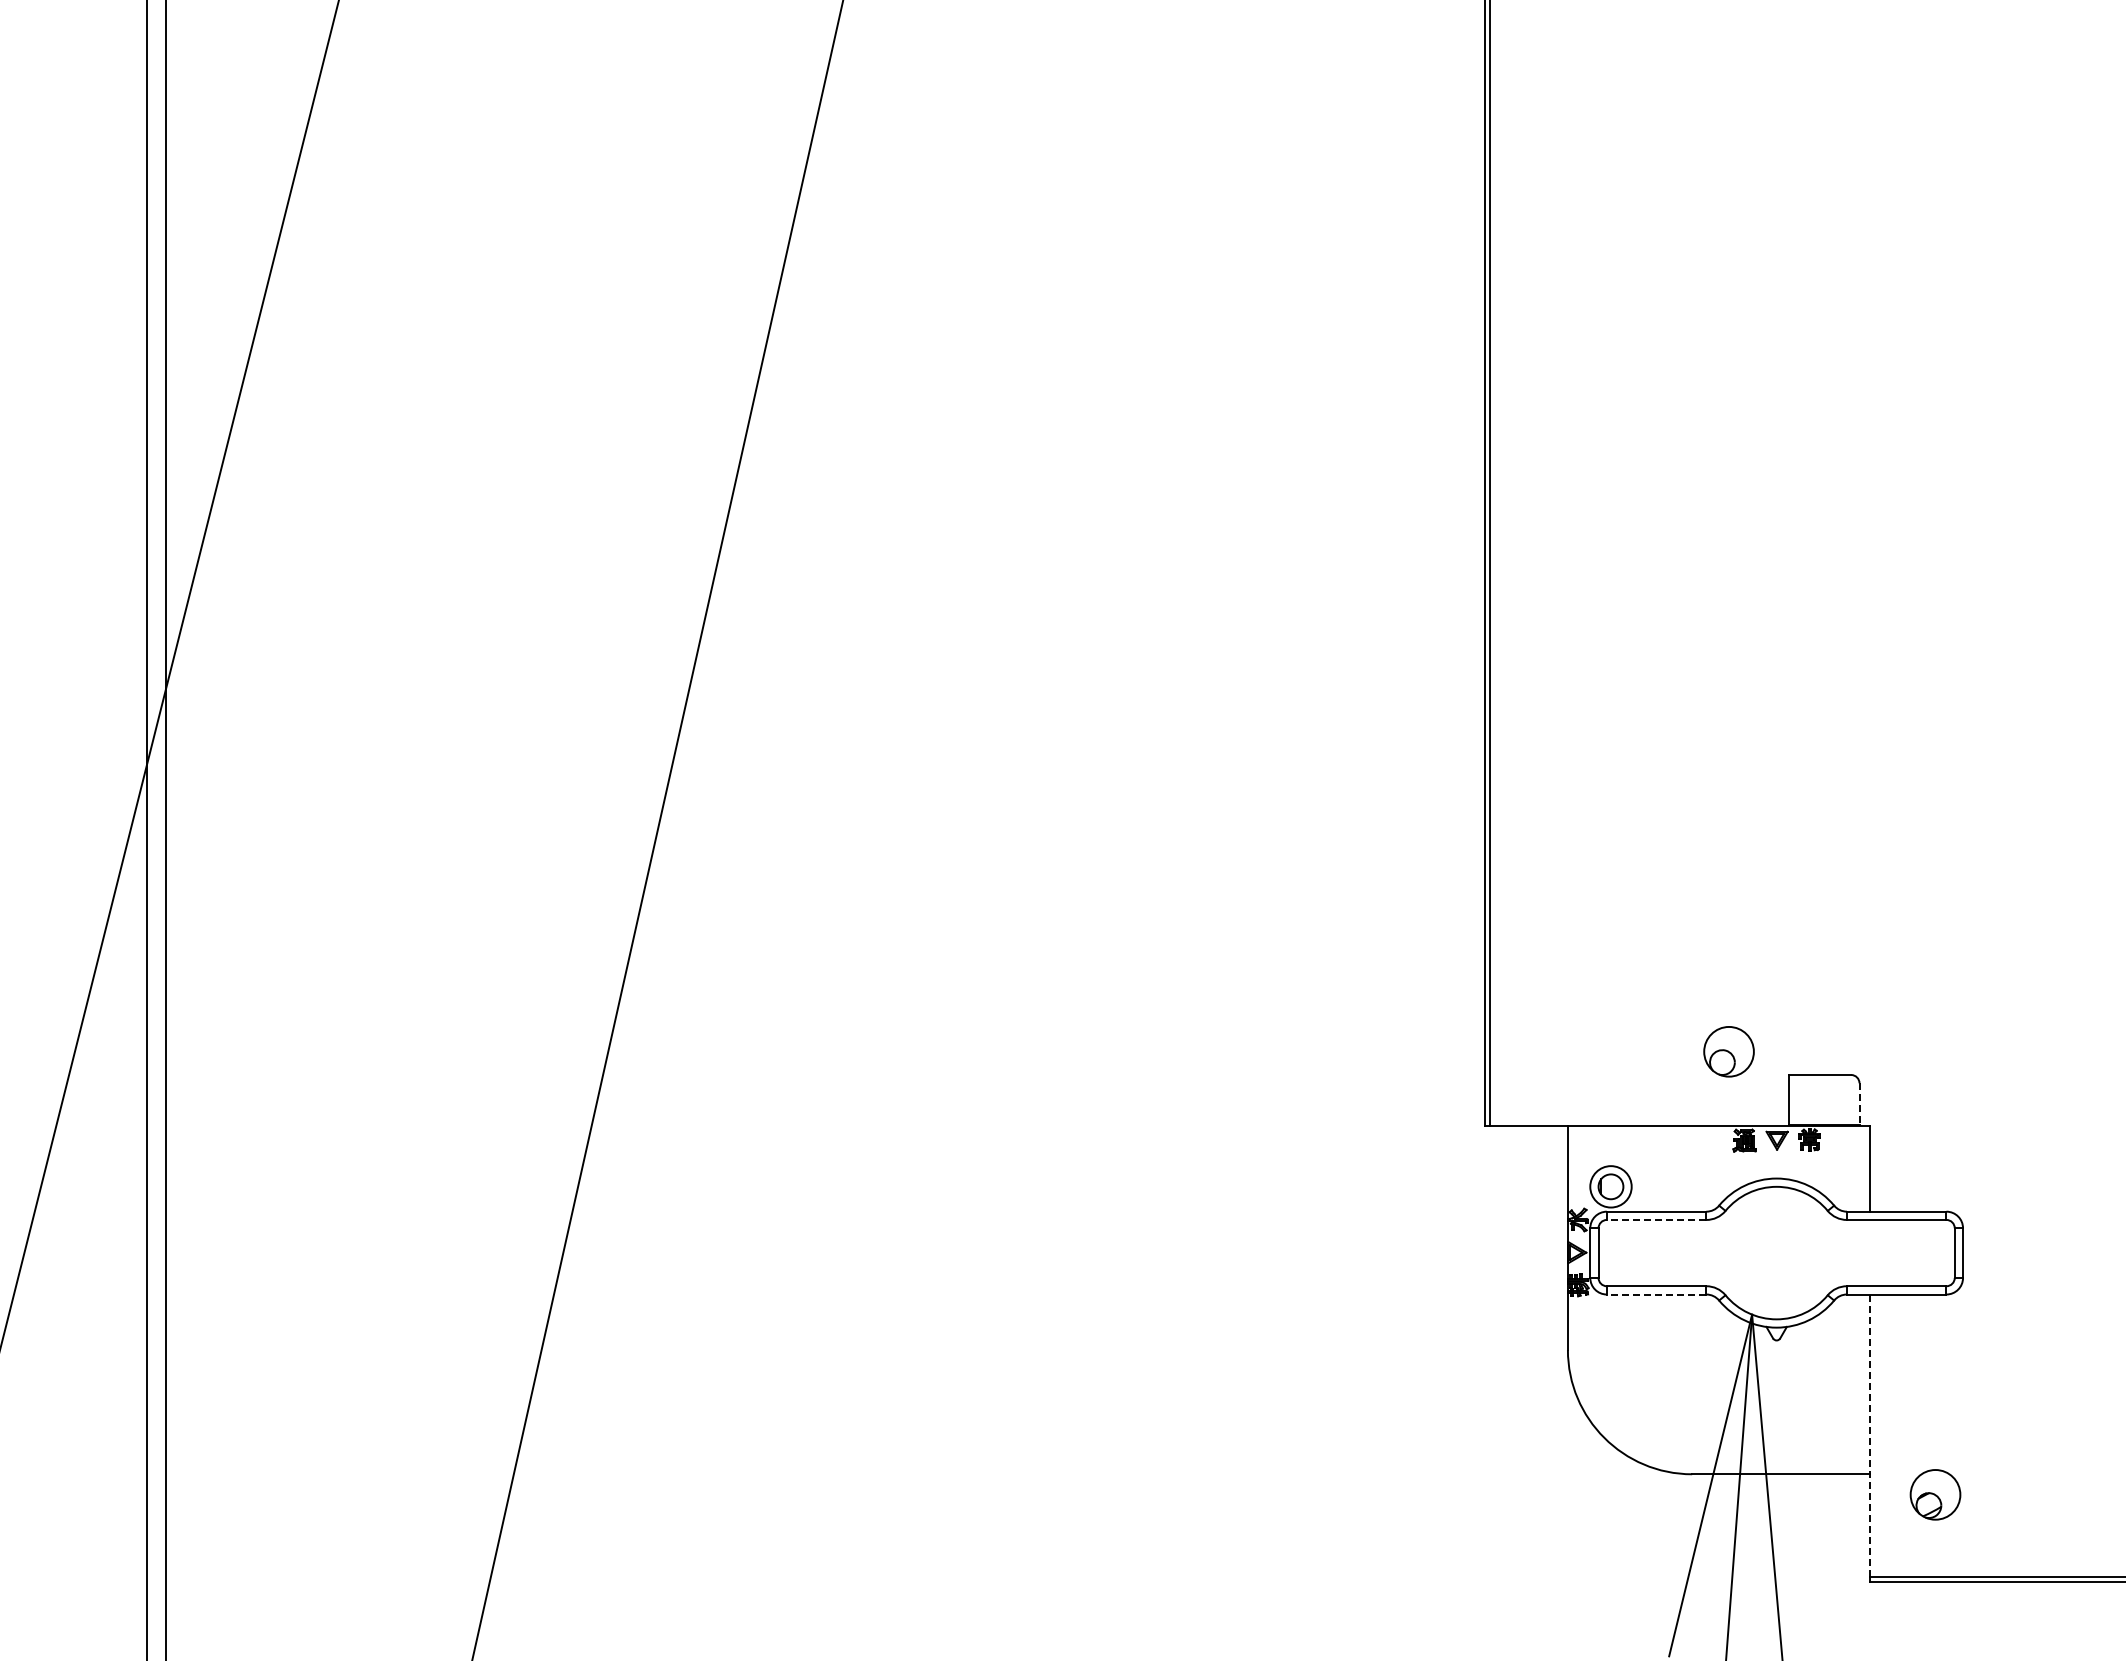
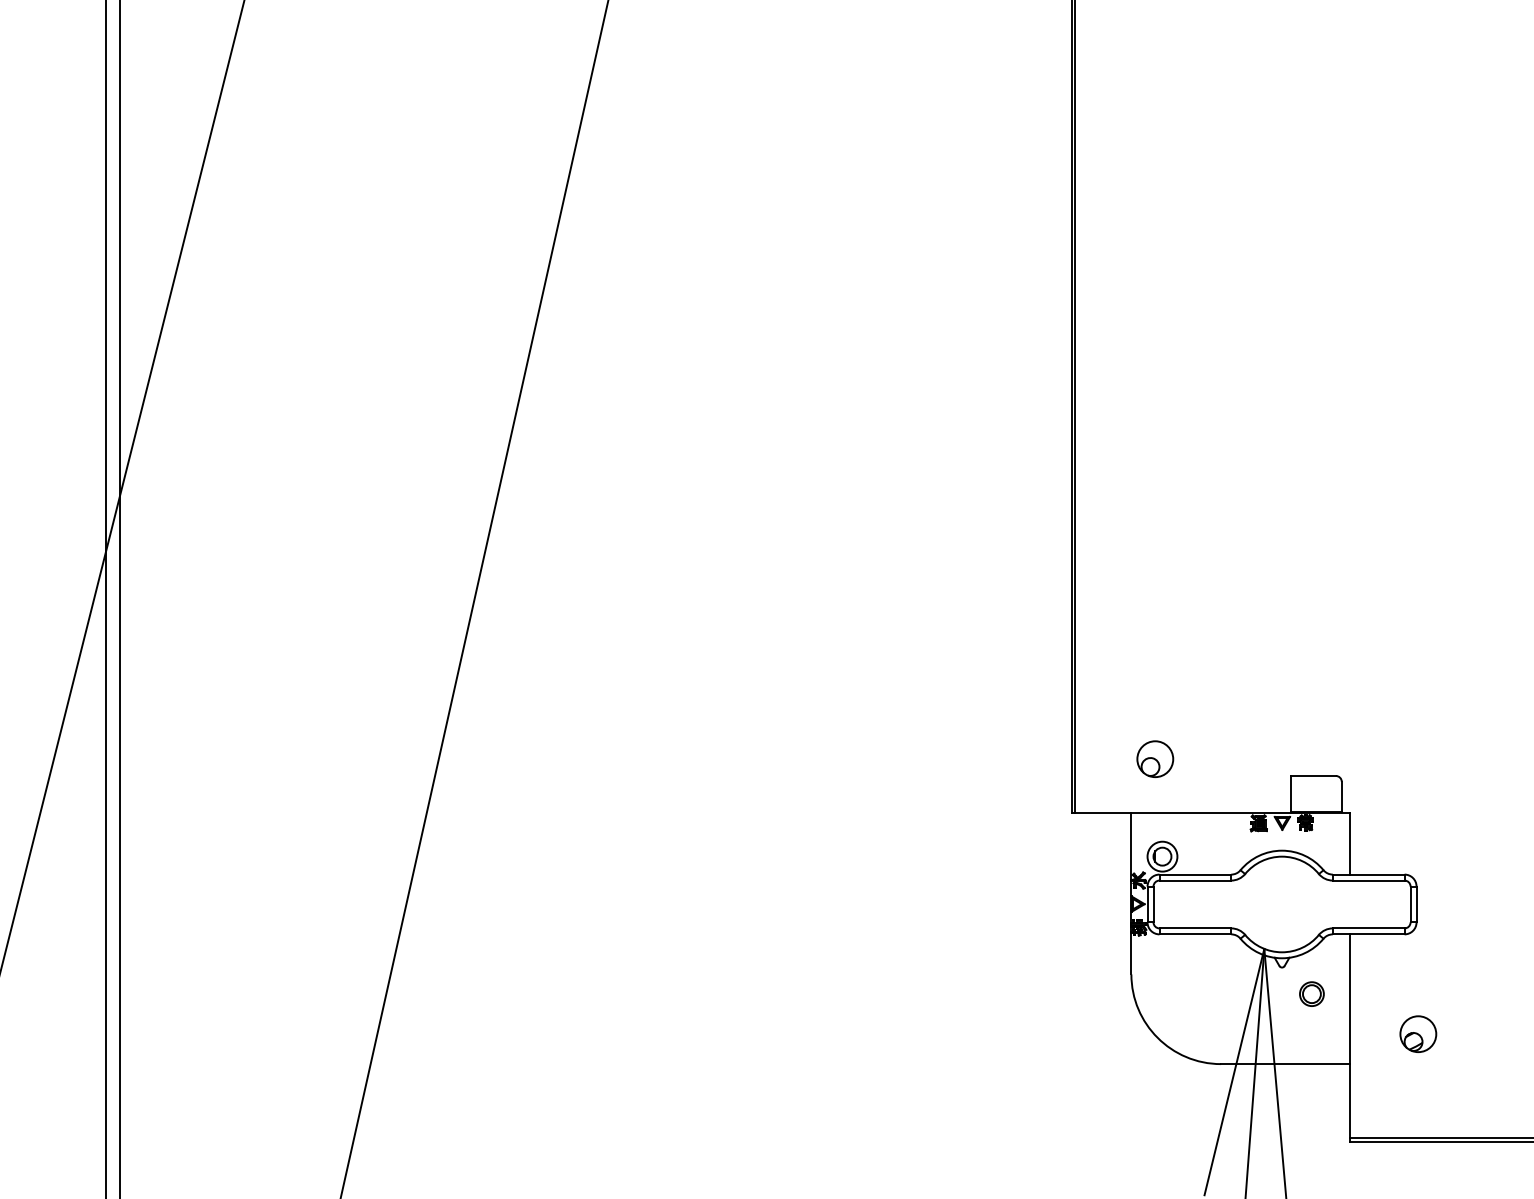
part: (1728, 1051) -> (1154, 758), moved
line: (1859, 1104) -> (1341, 797), dashed -> solid
line: (1656, 1219) -> (1195, 880), dashed -> solid
line: (1656, 1294) -> (1195, 934), dashed -> solid
part: (1817, 1376) -> (1311, 993), added
line: (1870, 1435) -> (1349, 1036), dashed -> solid
part: (1935, 1494) -> (1418, 1033), moved

